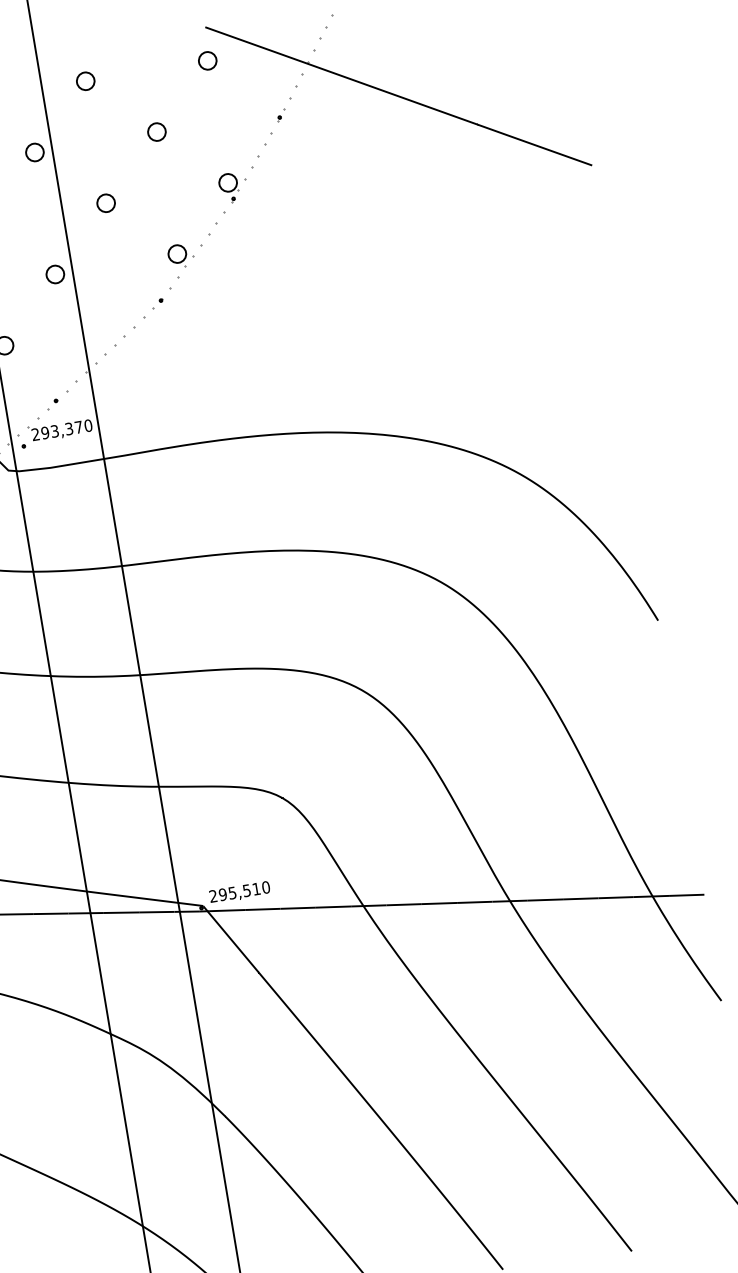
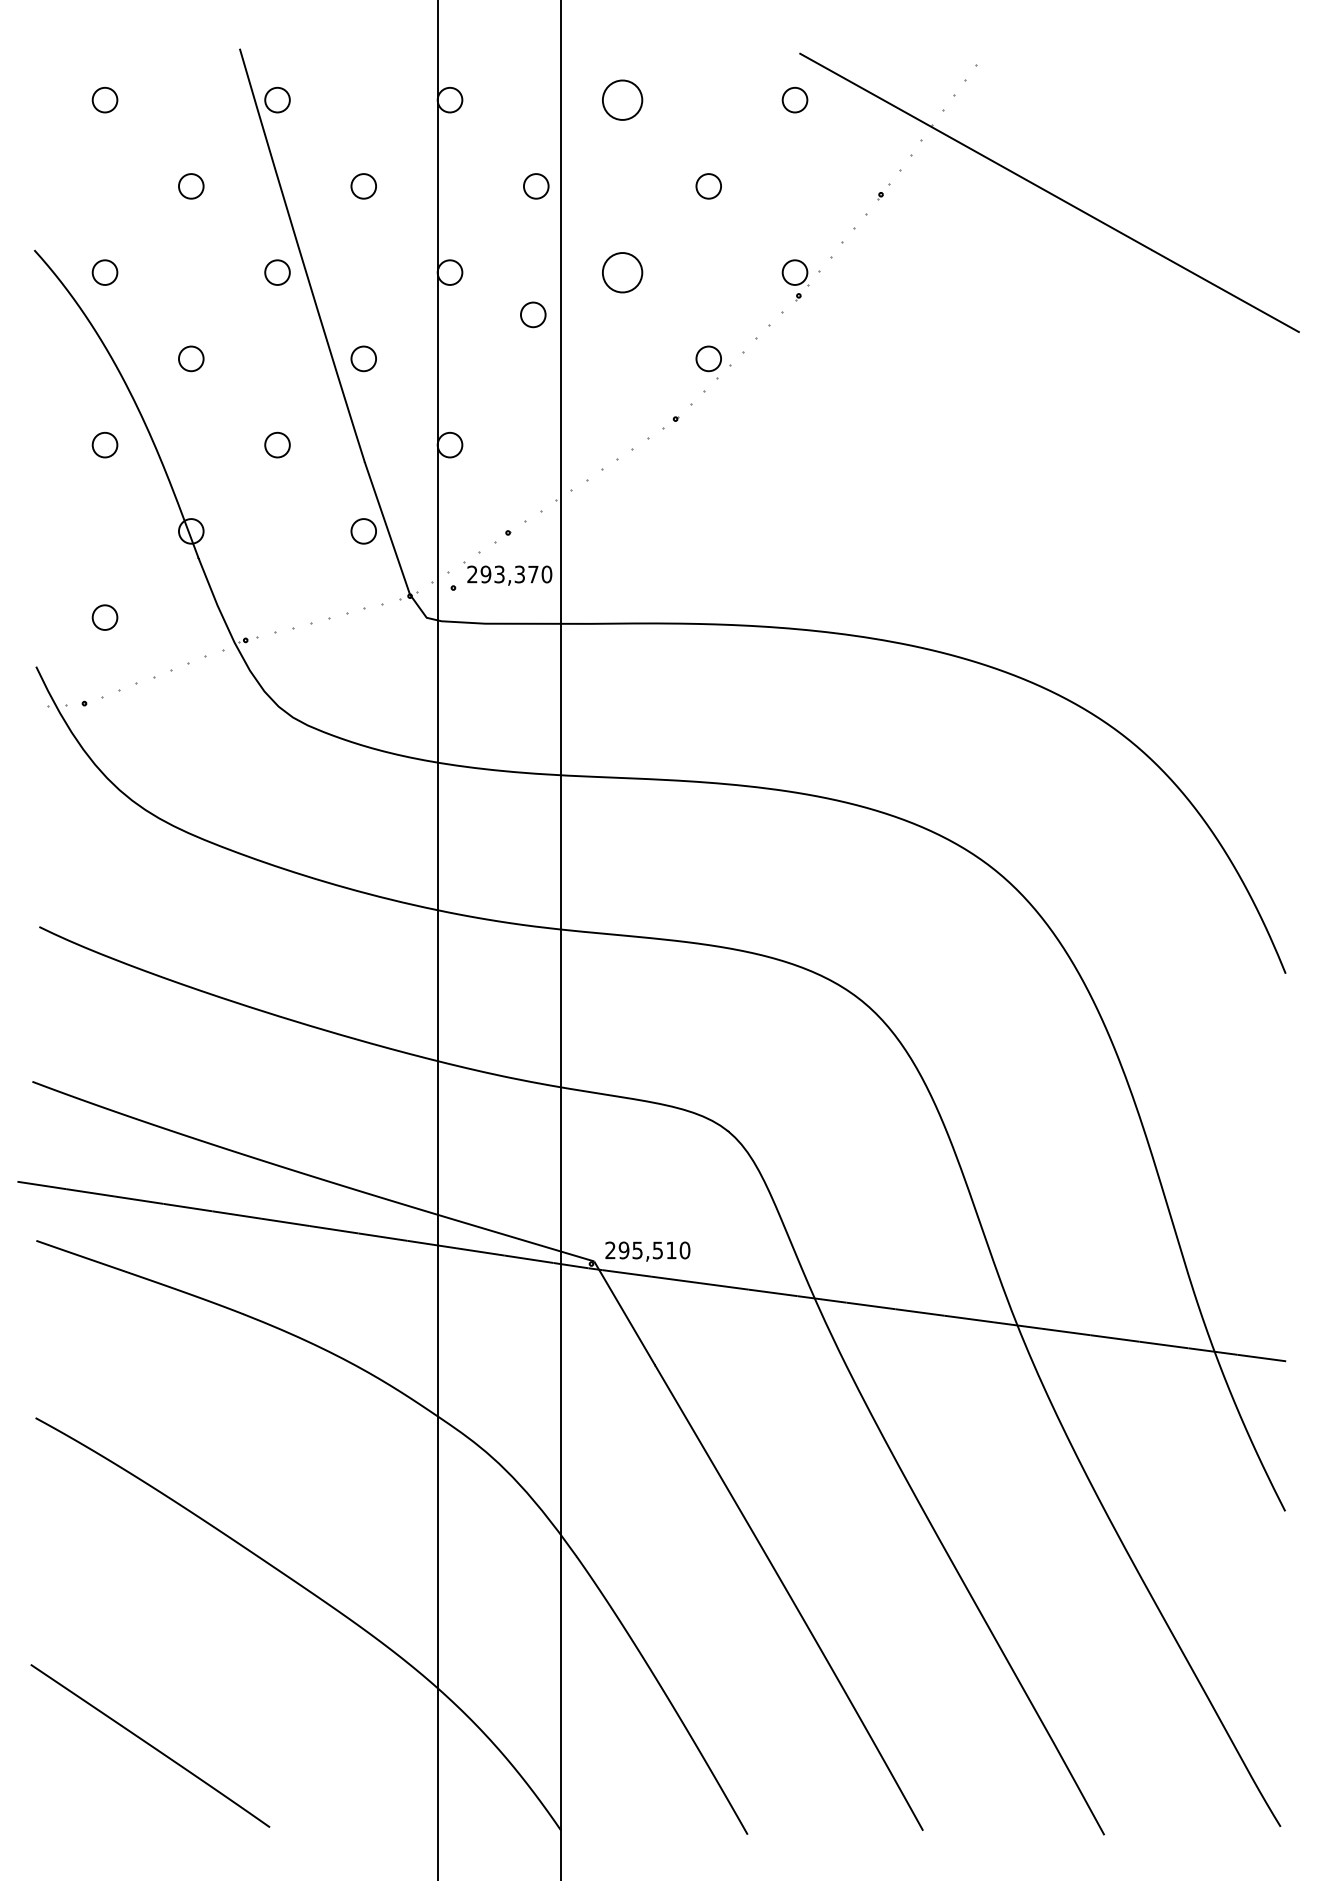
circle: (85, 80) -> (622, 99), size x1.6
circle: (106, 203) -> (622, 272), size x1.6
circle: (55, 274) -> (533, 314), moved

